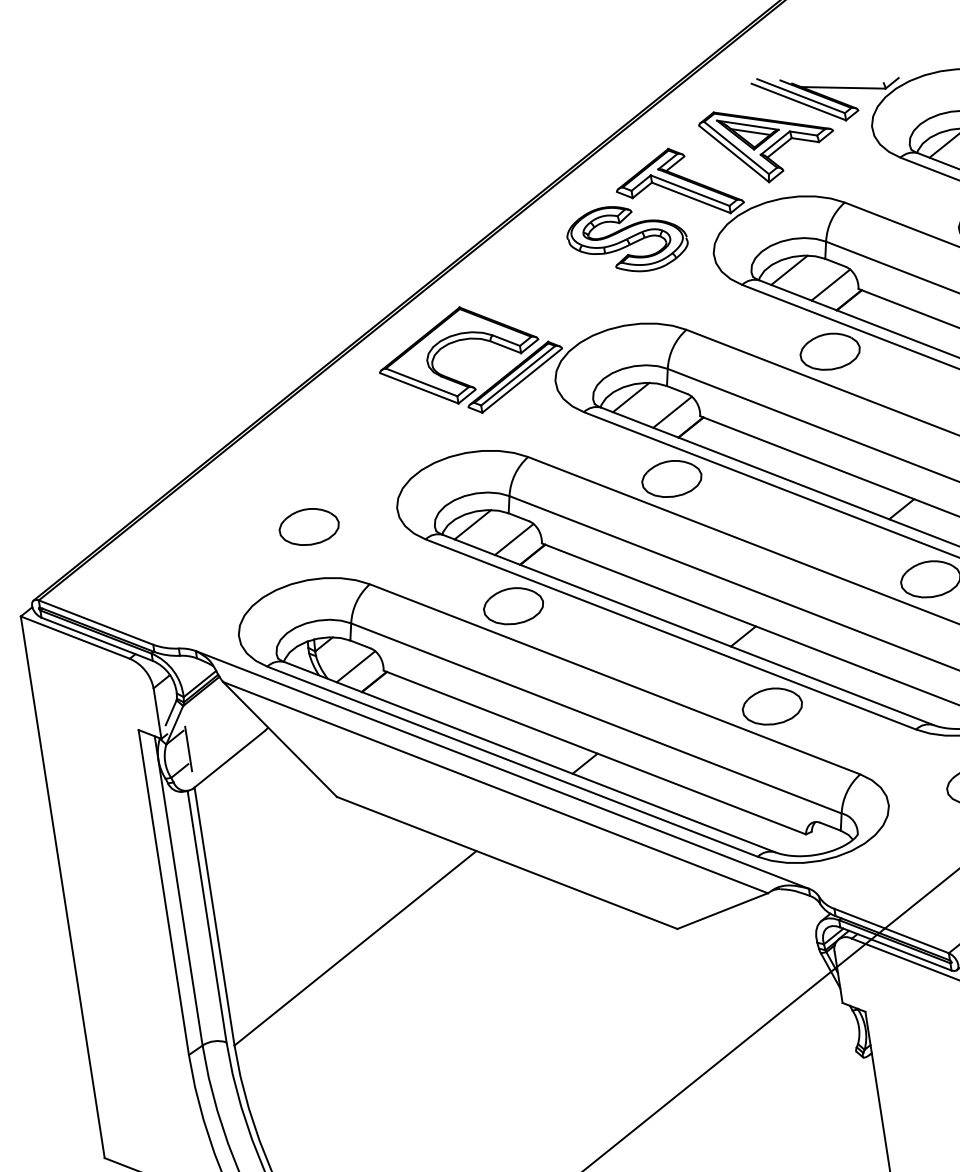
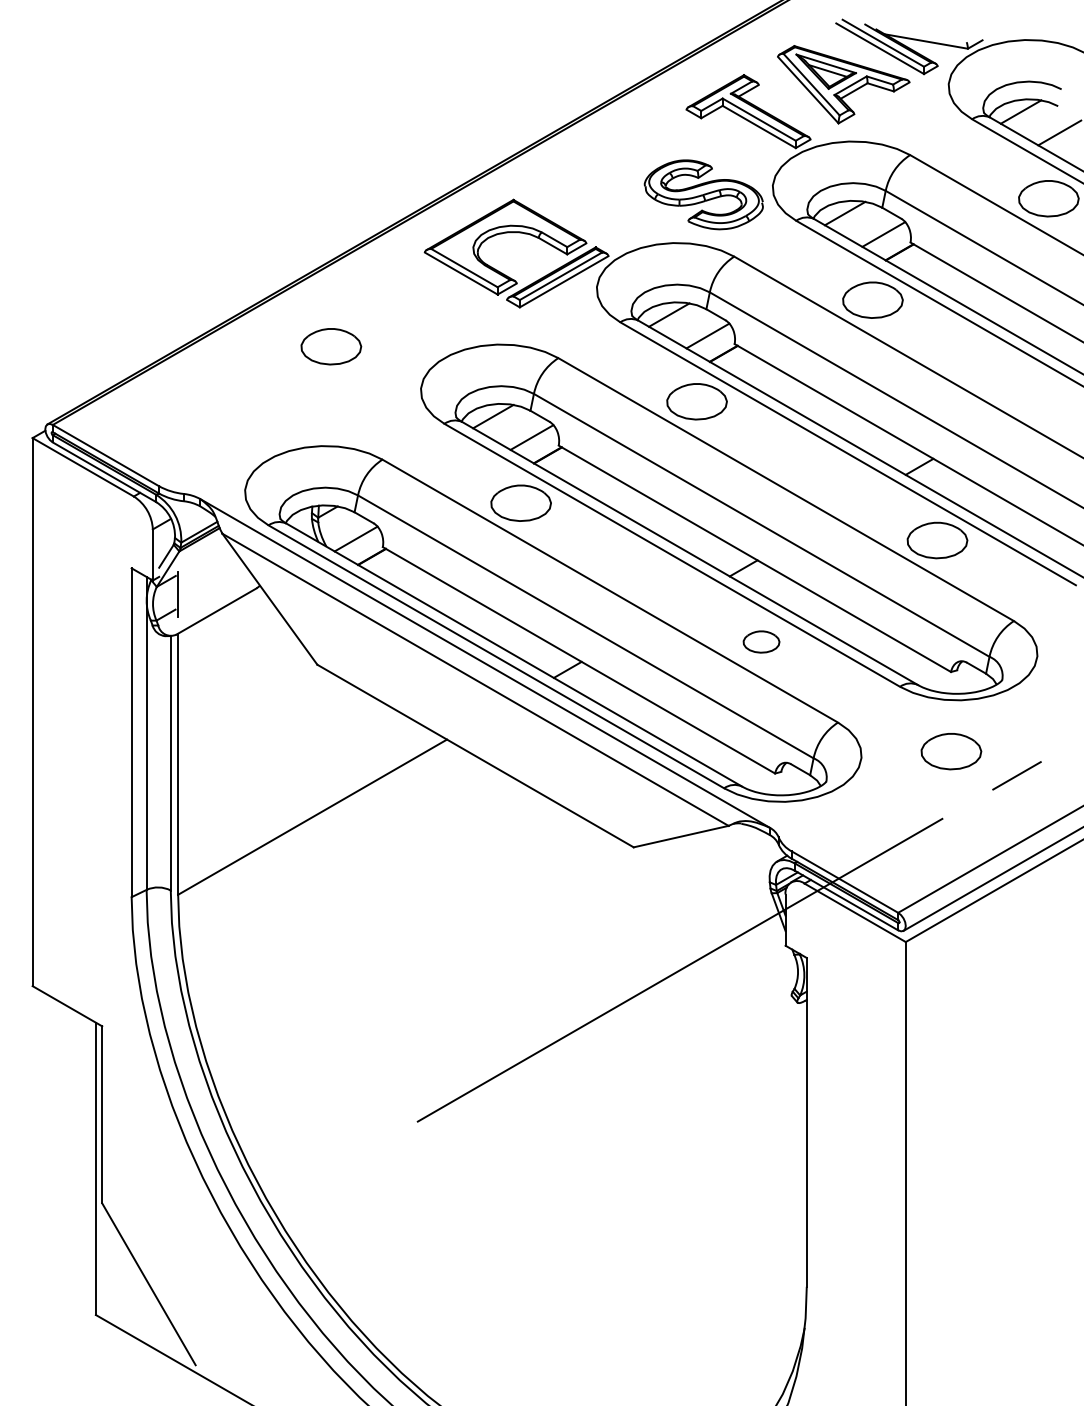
part: (627, 238) -> (703, 194), moved
part: (309, 526) -> (331, 346), moved
part: (772, 705) -> (761, 641), size x0.6

